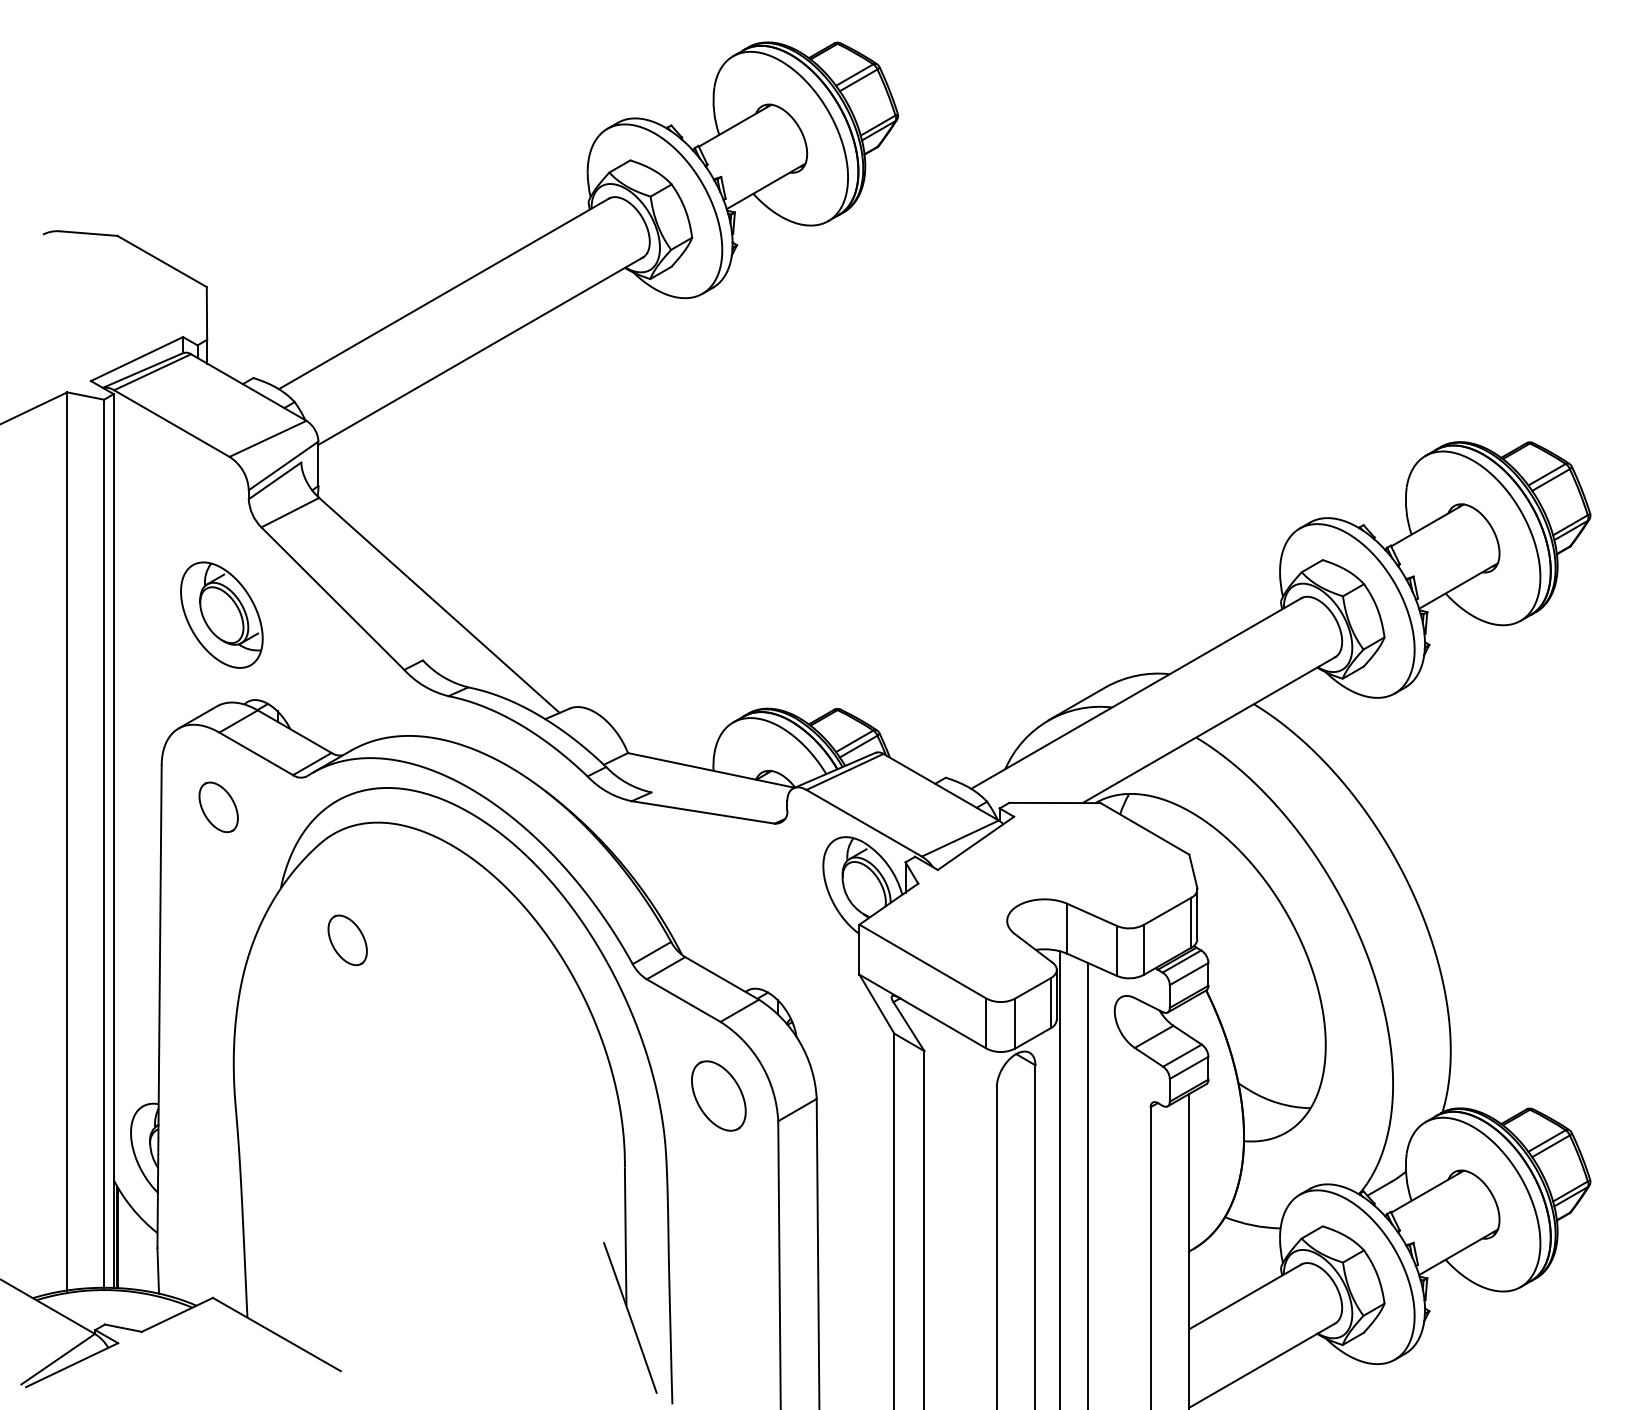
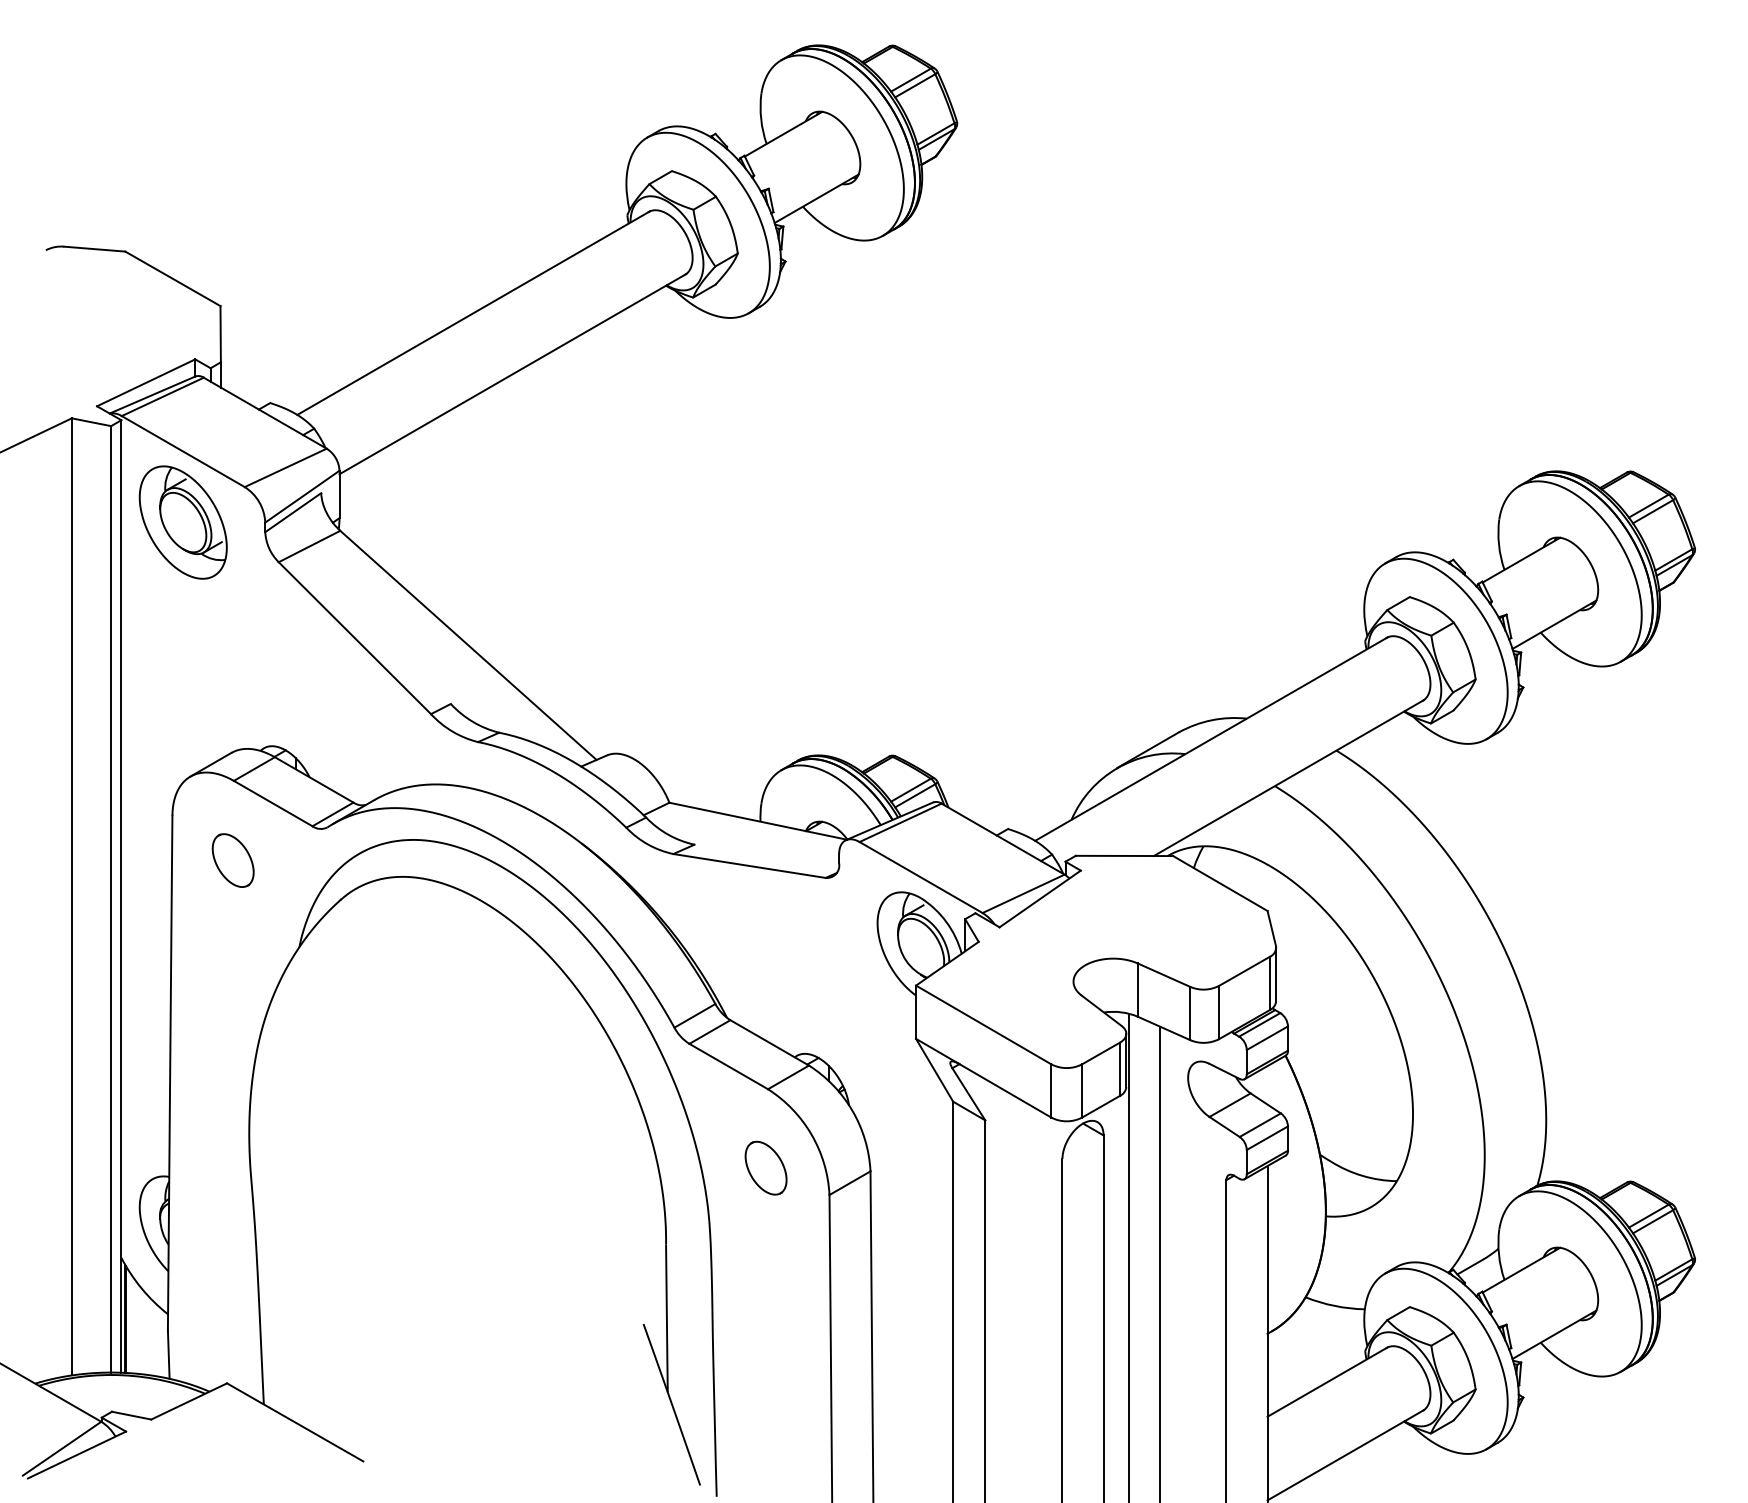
part: (221, 614) -> (182, 521), moved
part: (347, 940) -> (370, 1002), removed
part: (718, 1095) -> (765, 1167), size x0.71

